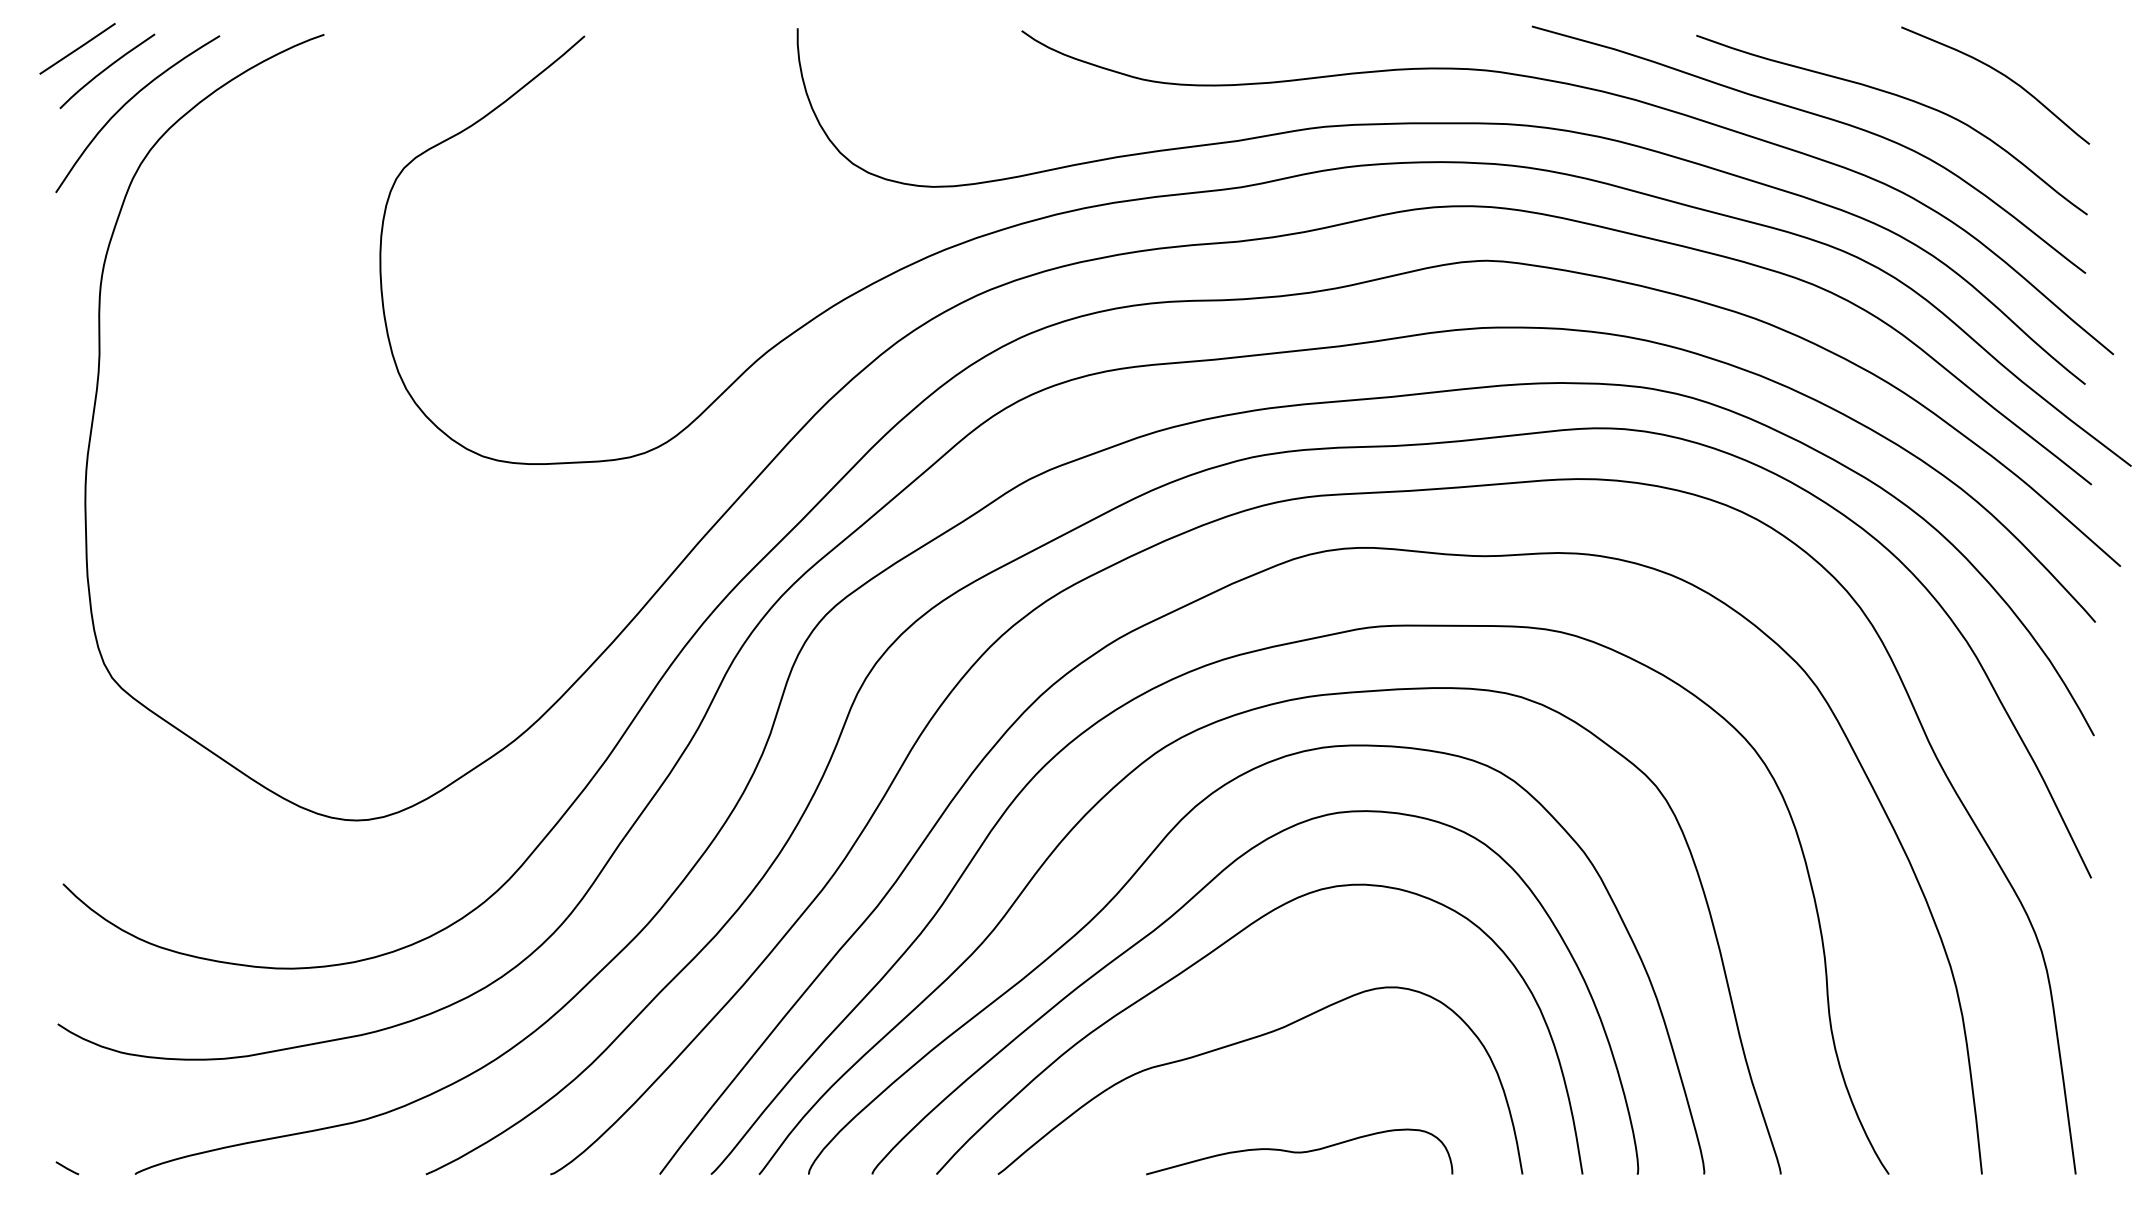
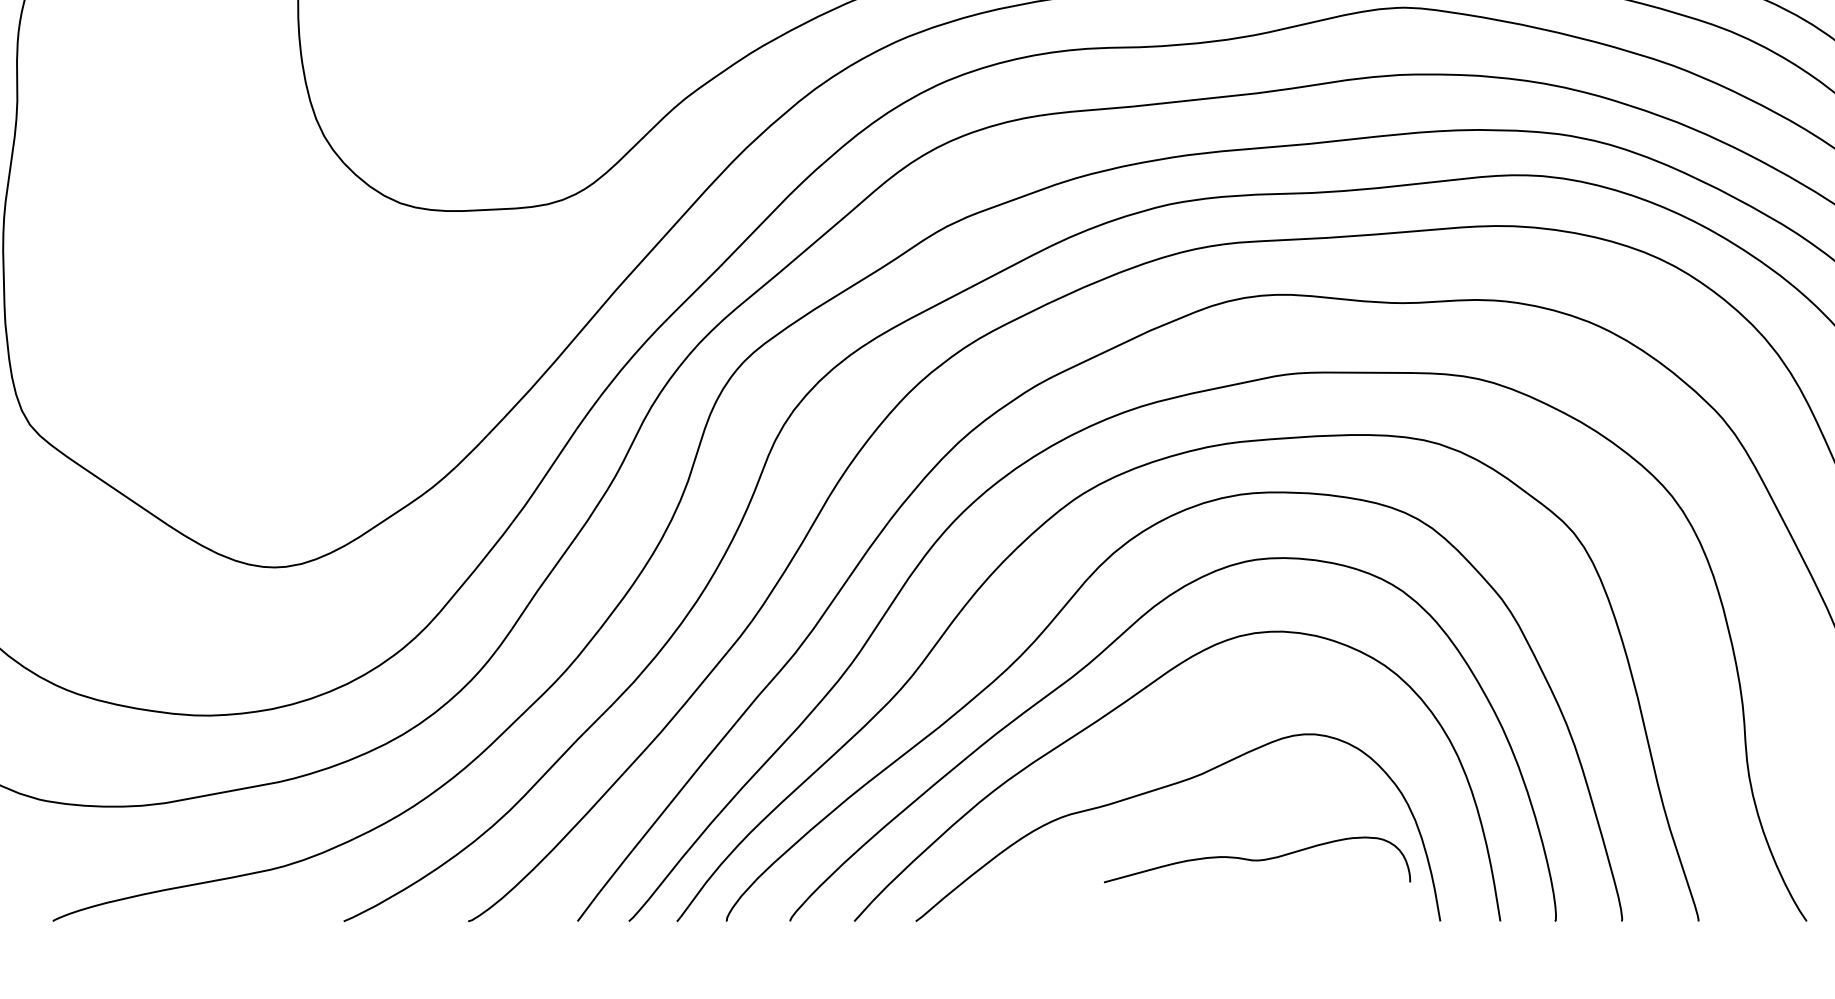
curve: (1299, 1151) -> (1257, 859), moved

